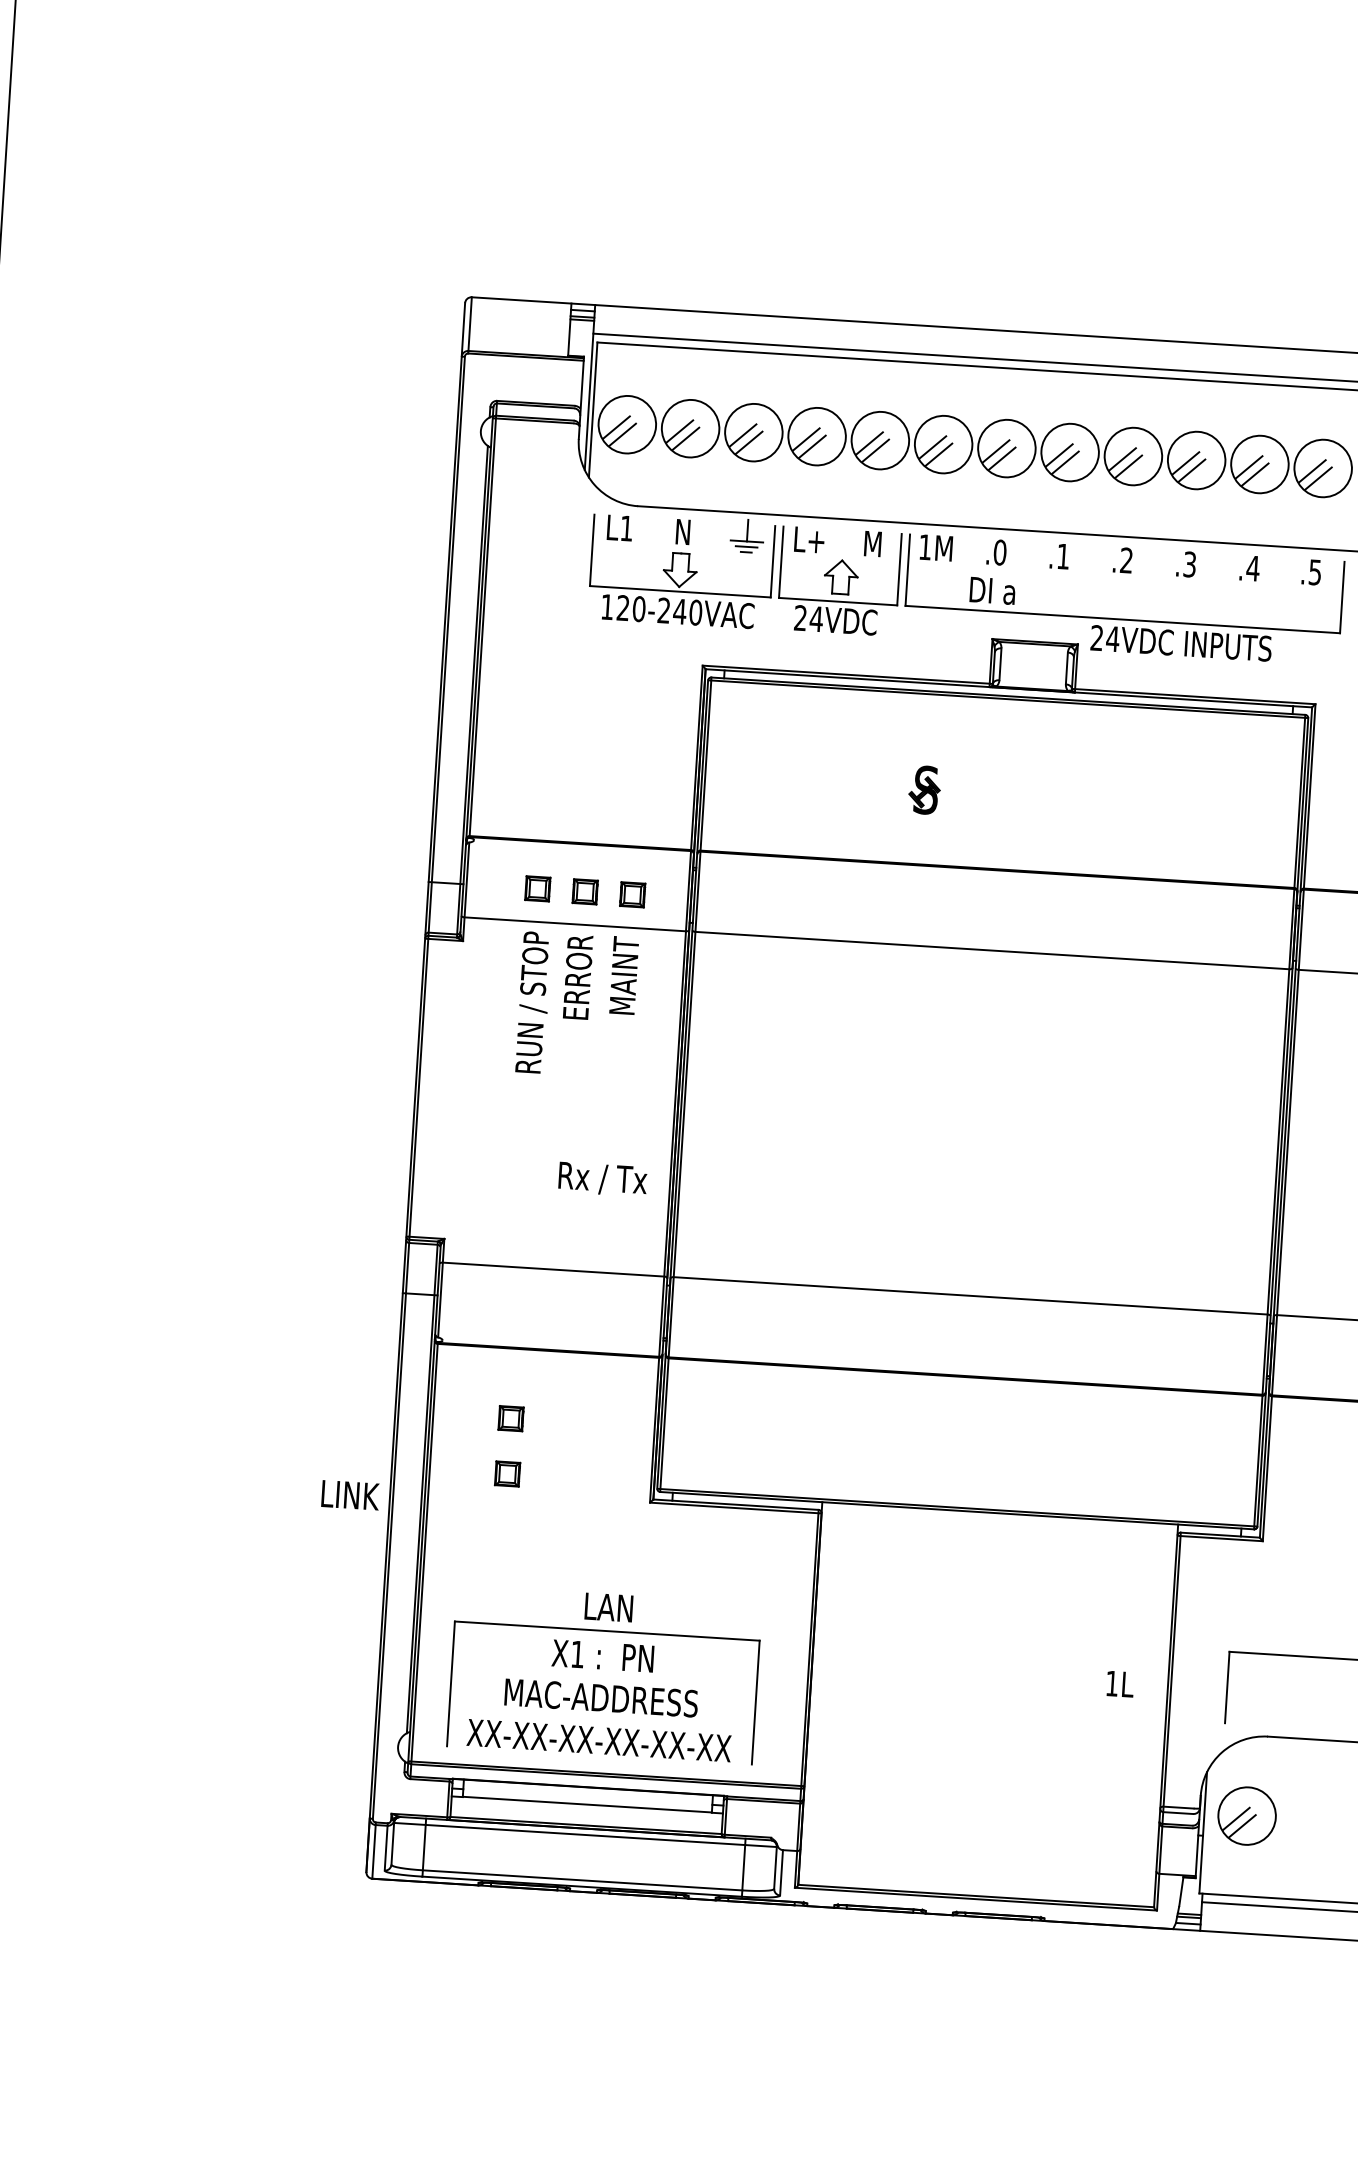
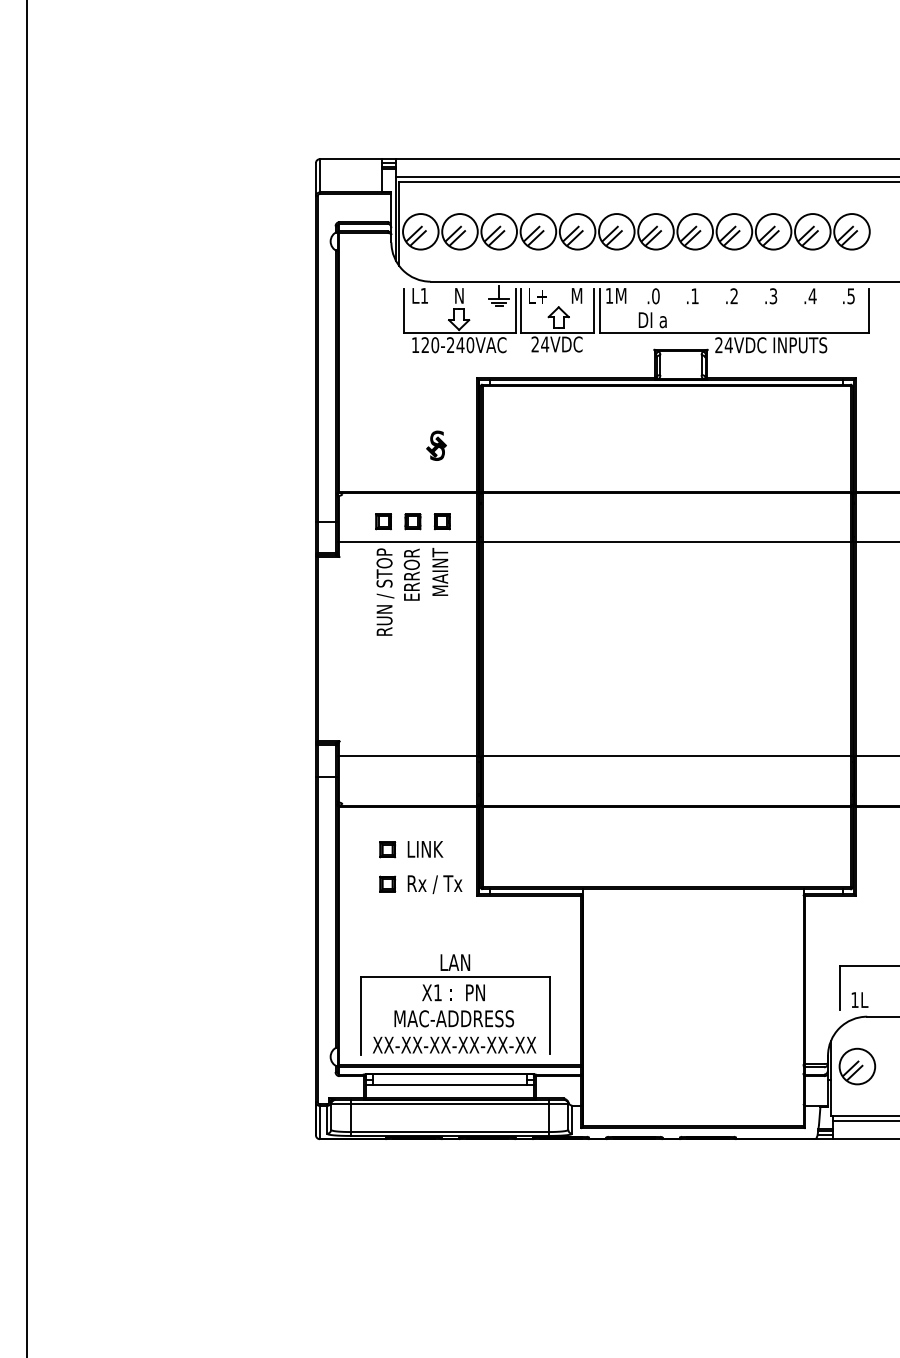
part: (924, 789) -> (436, 445), moved
text: (602, 1179) -> (434, 884), moved
text: (350, 1495) -> (425, 849), moved
text: (1119, 1683) -> (859, 999), moved

